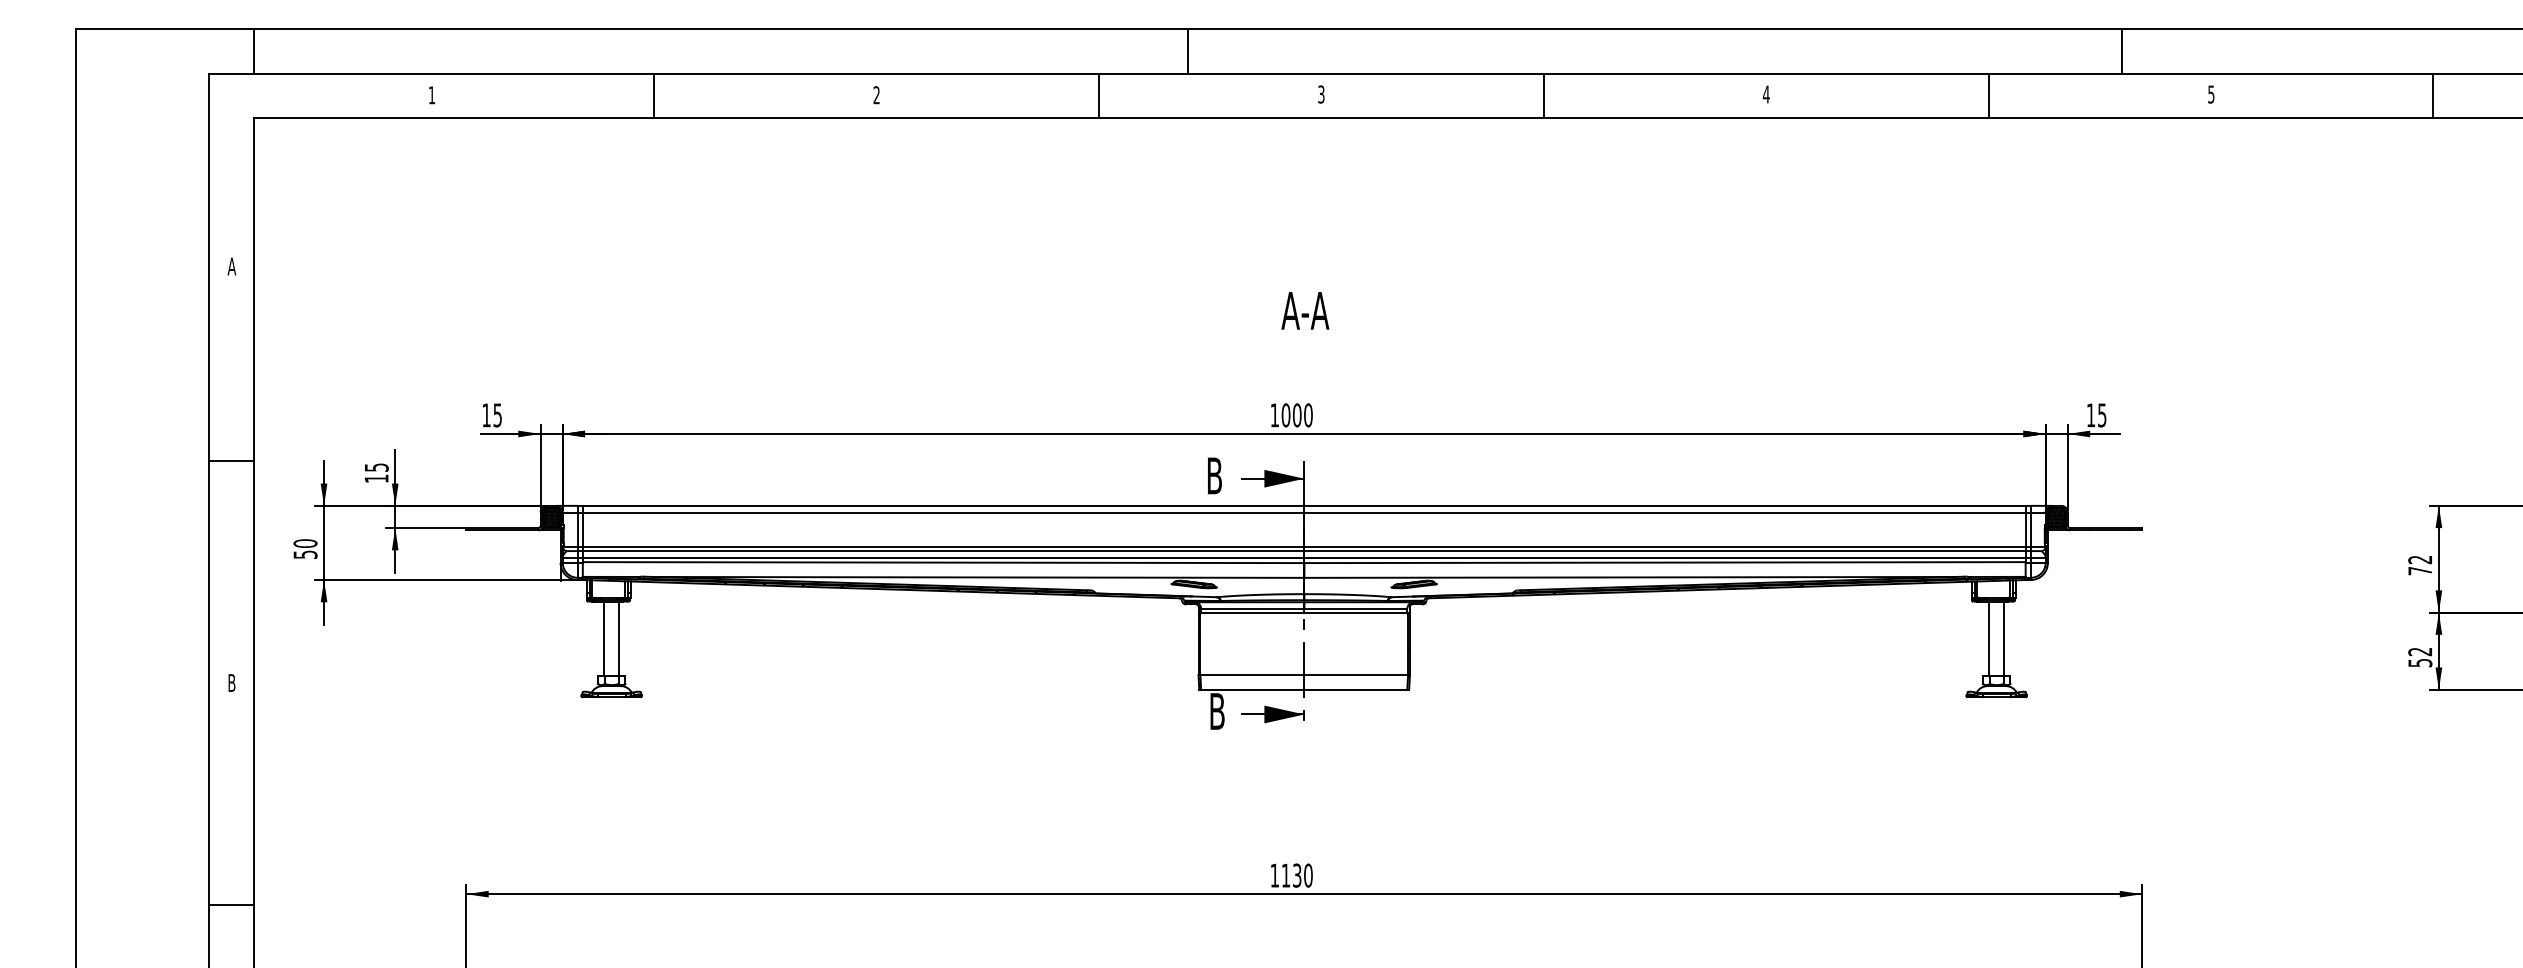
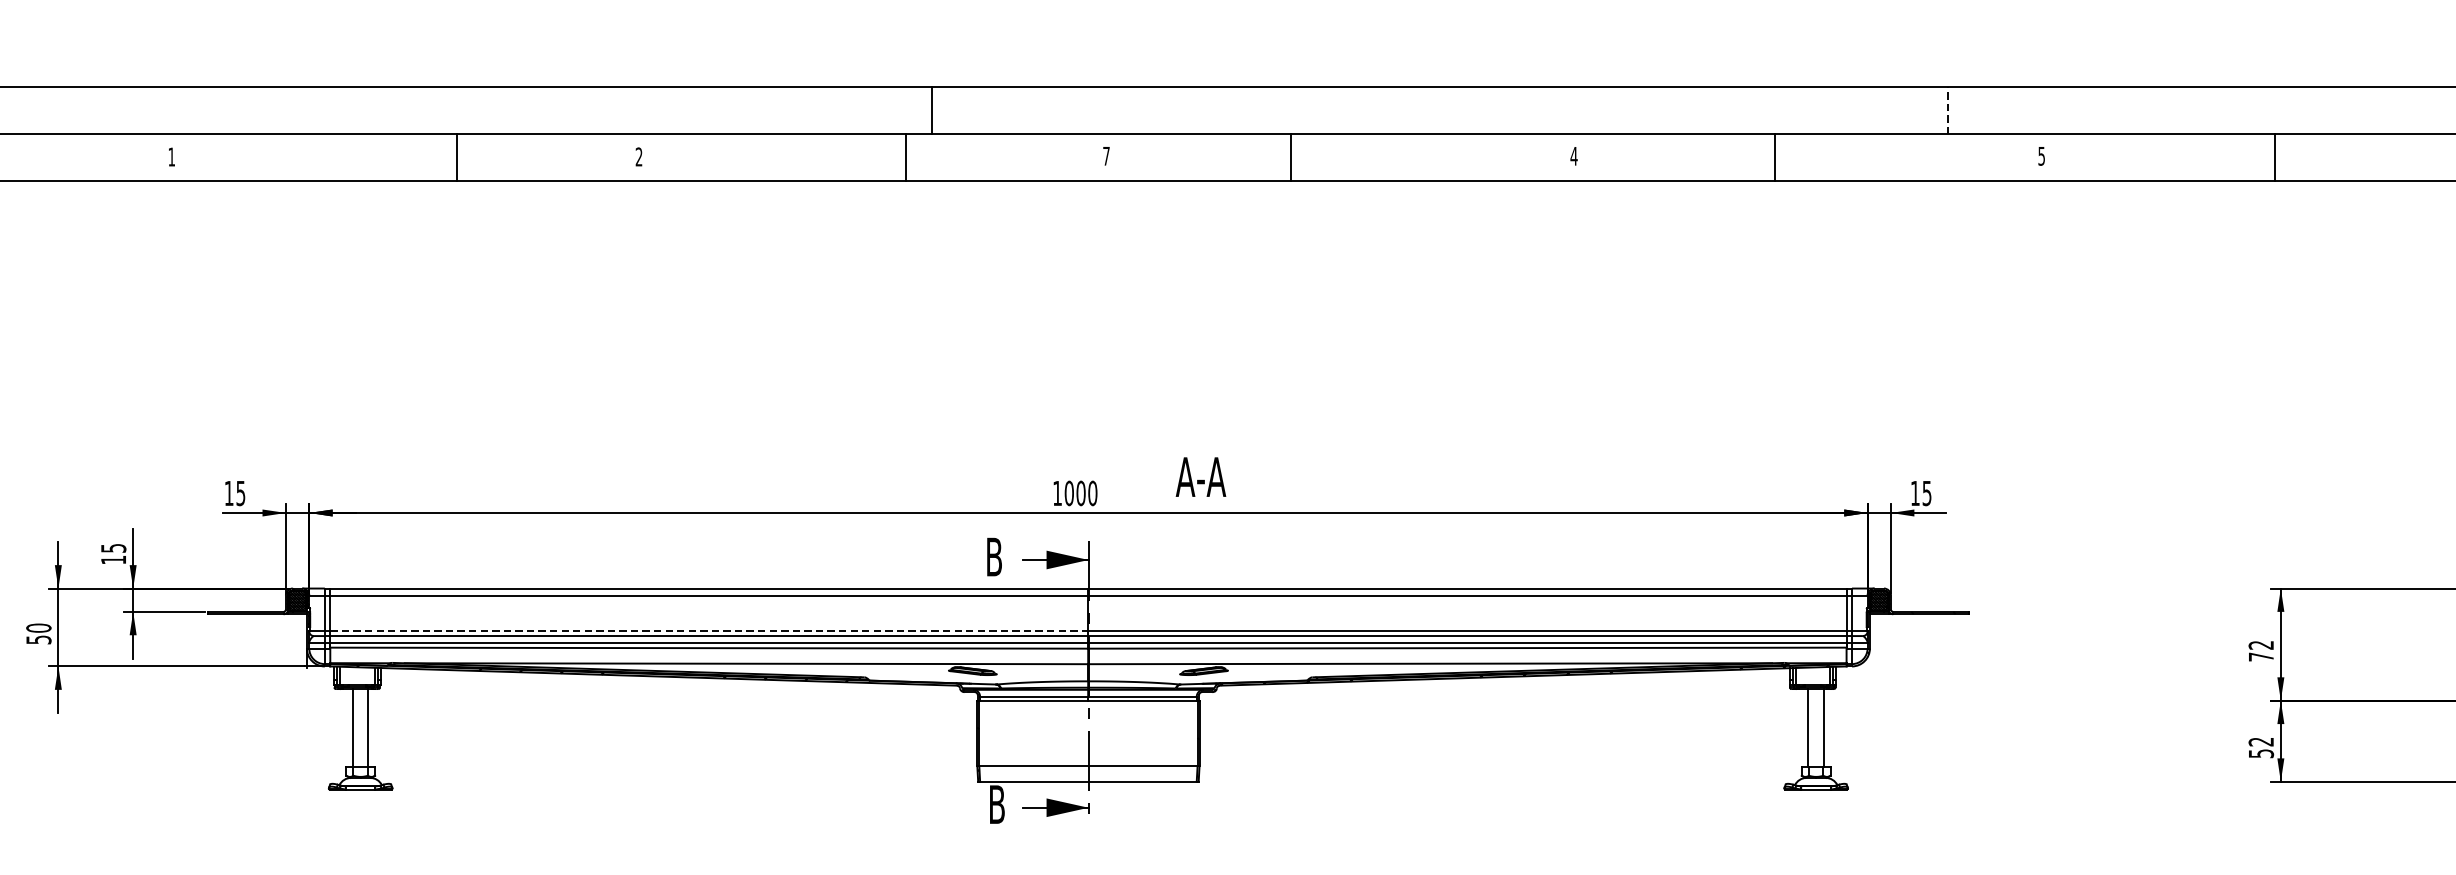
line: (2122, 50) -> (1948, 109), solid -> dashed
line: (1187, 51) -> (932, 111), moved
text: (1321, 94) -> (1106, 156), 3 -> 7
line: (654, 95) -> (457, 157), moved
line: (1098, 95) -> (905, 157), moved
line: (1543, 95) -> (1290, 157), moved
line: (1988, 95) -> (1774, 157), moved
text: (1305, 310) -> (1201, 476), moved
line: (943, 546) -> (709, 631), solid -> dashed

